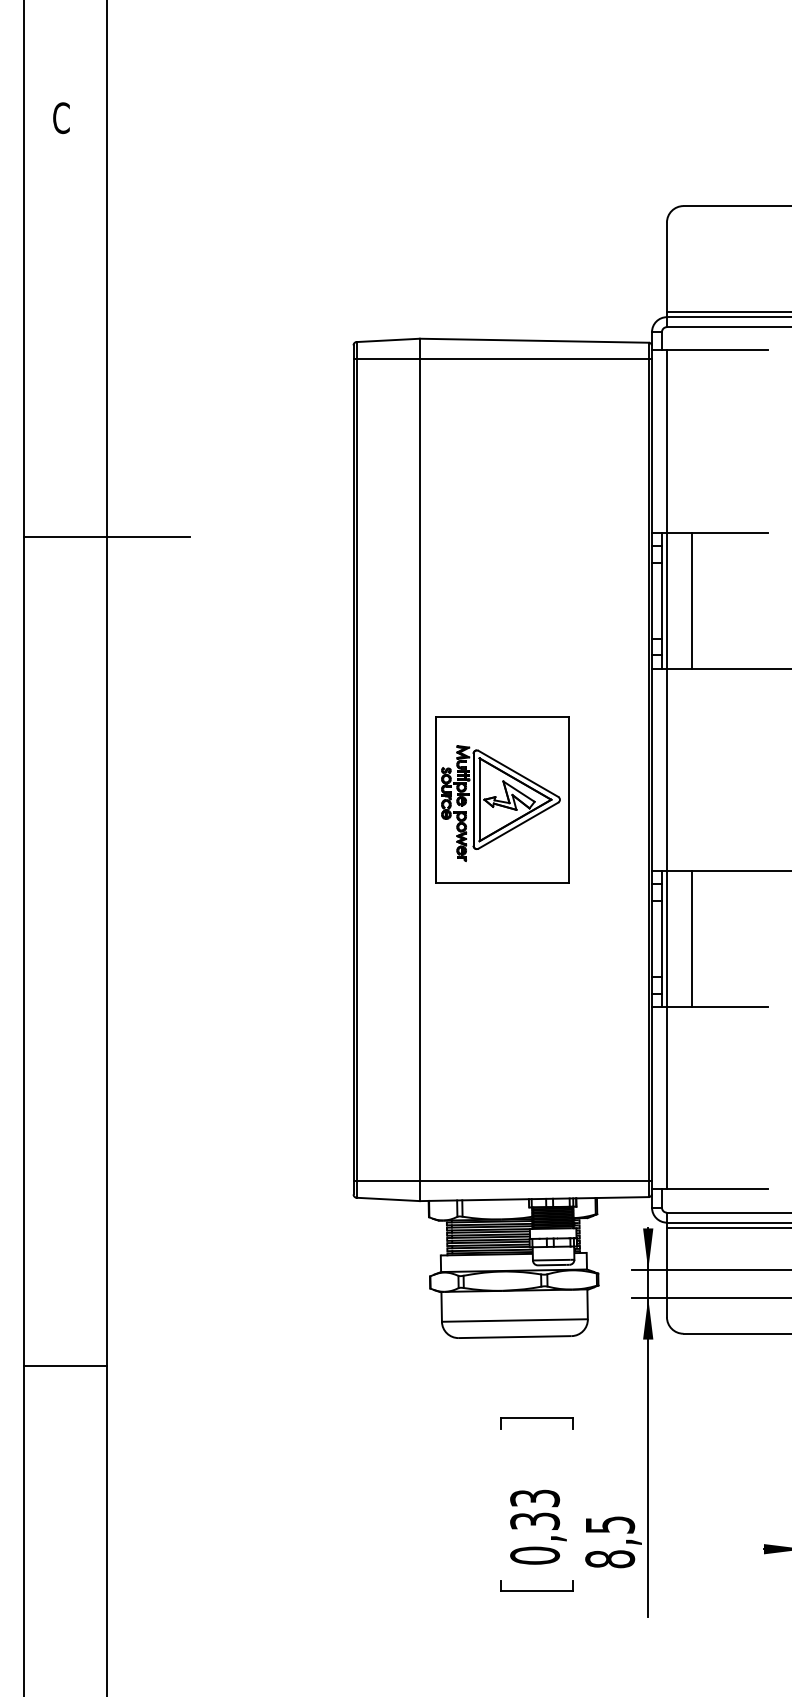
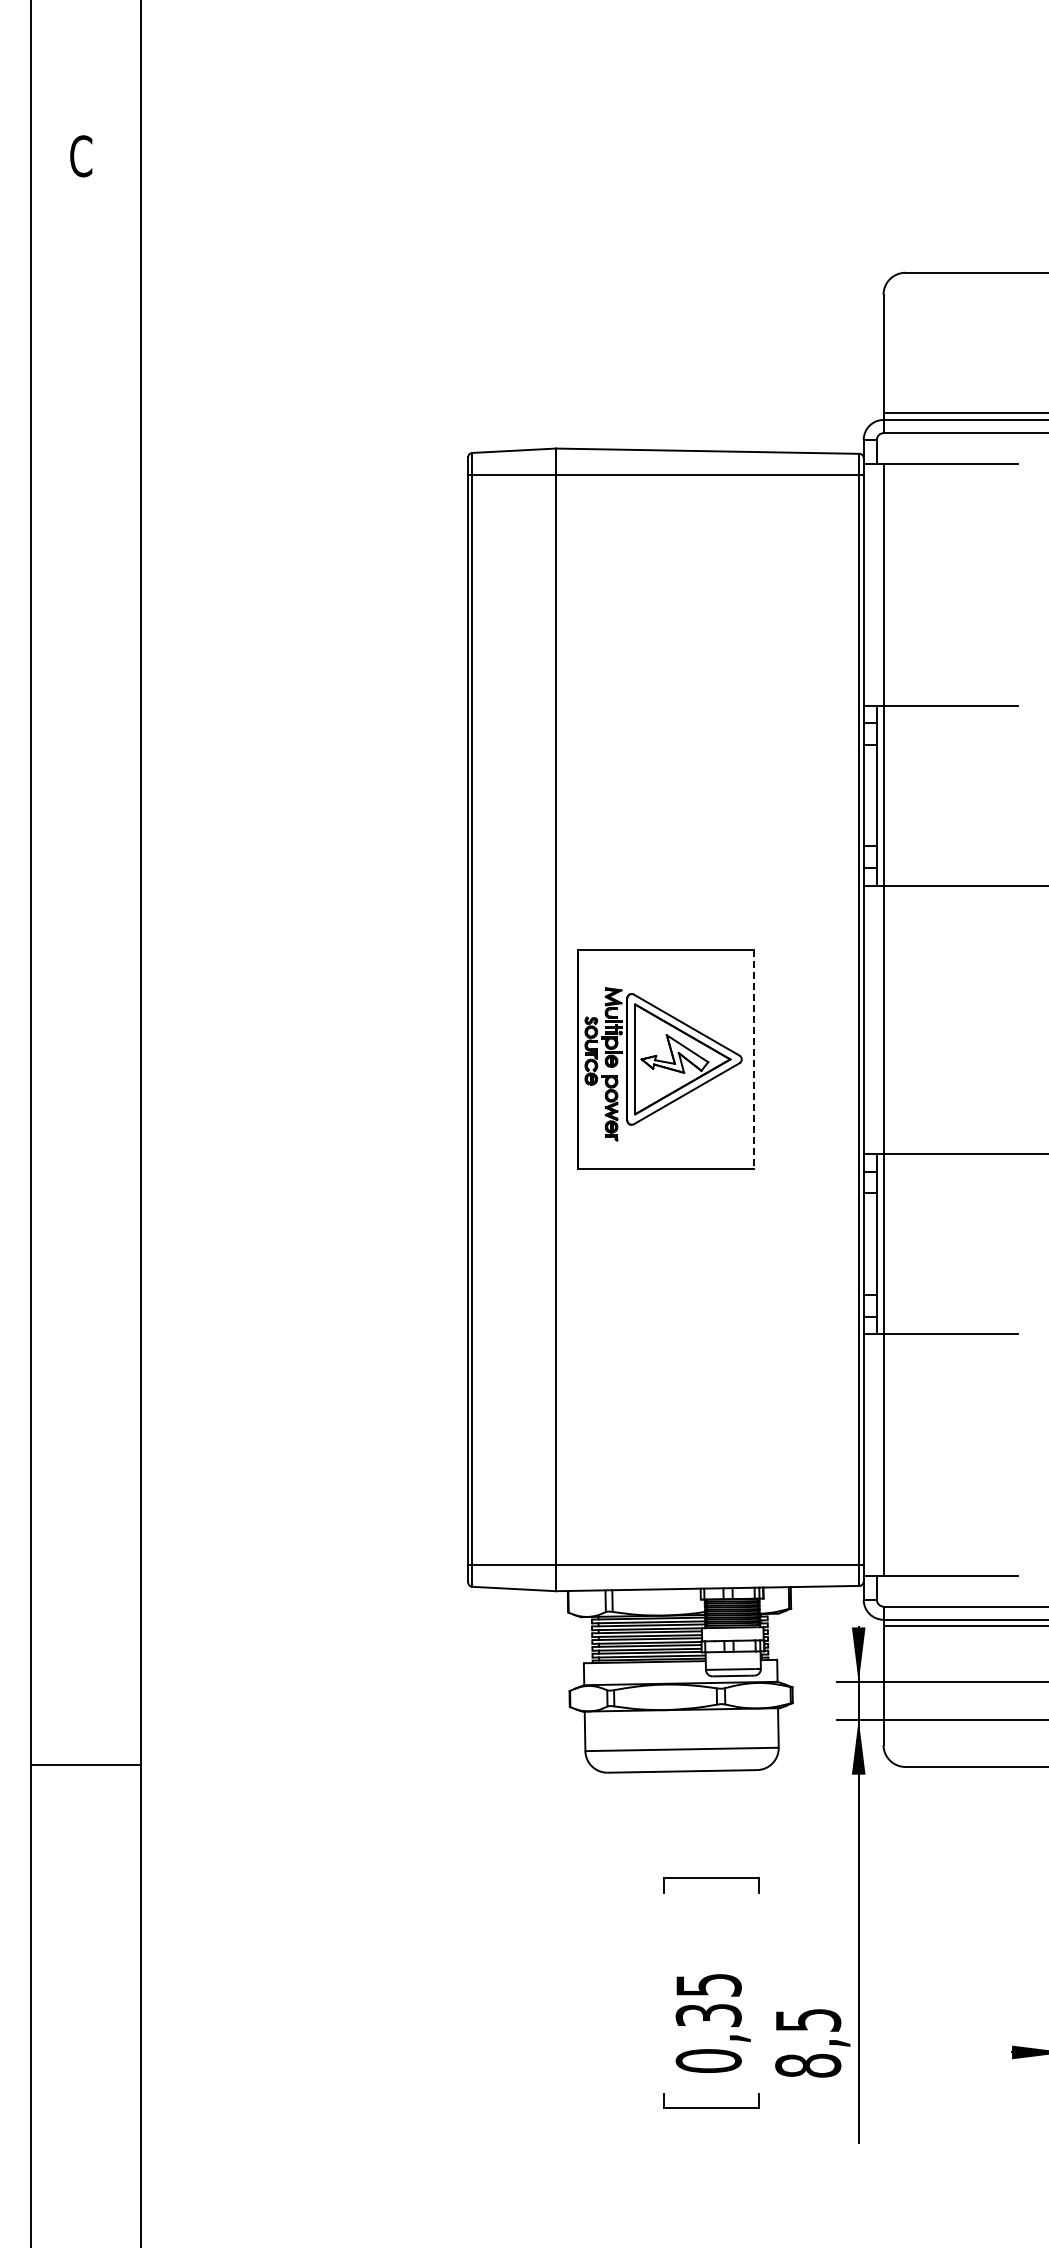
line: (106, 536) -> (141, 710), removed
line: (691, 600) -> (916, 795), removed
line: (568, 799) -> (753, 1059), solid -> dashed
line: (691, 938) -> (916, 1243), removed
line: (65, 1365) -> (86, 1764), moved
text: (534, 1497) -> (708, 1984), 0,33 -> 0,35

